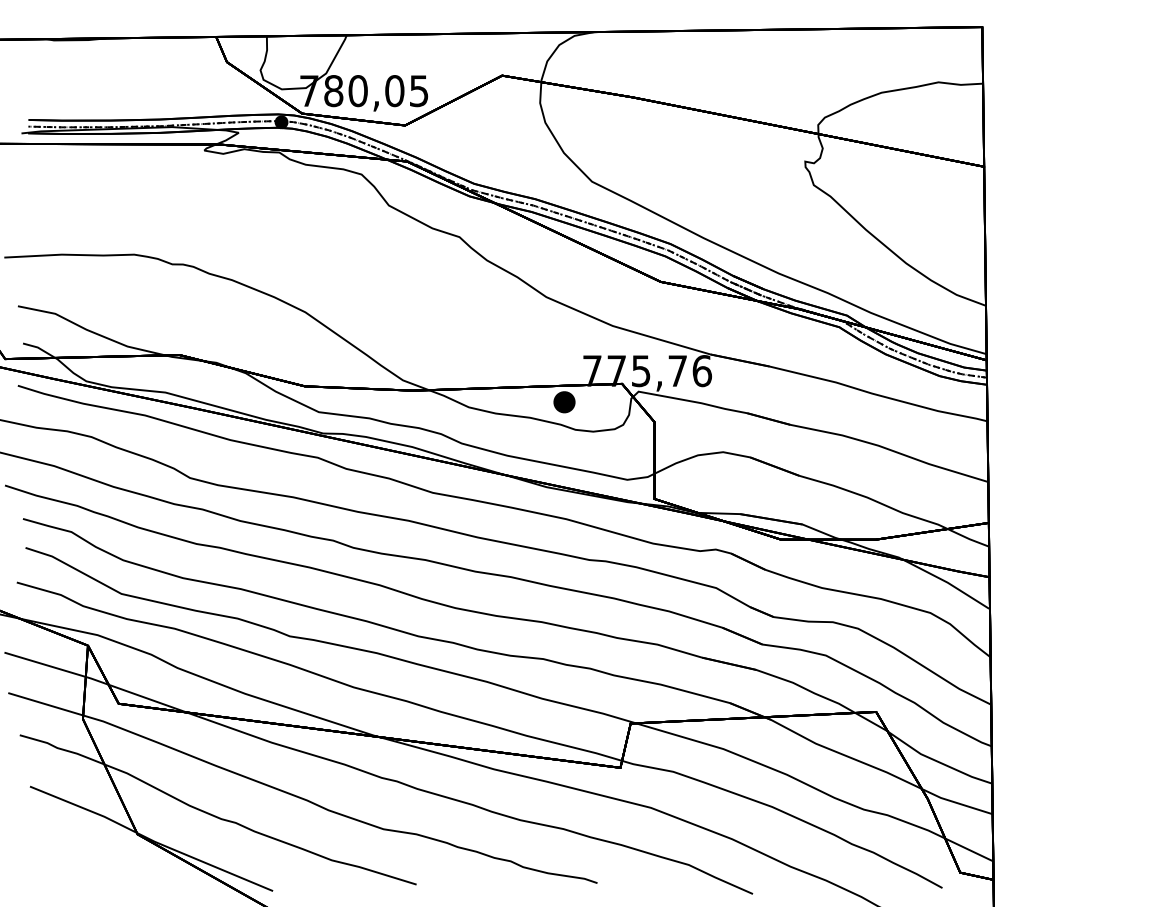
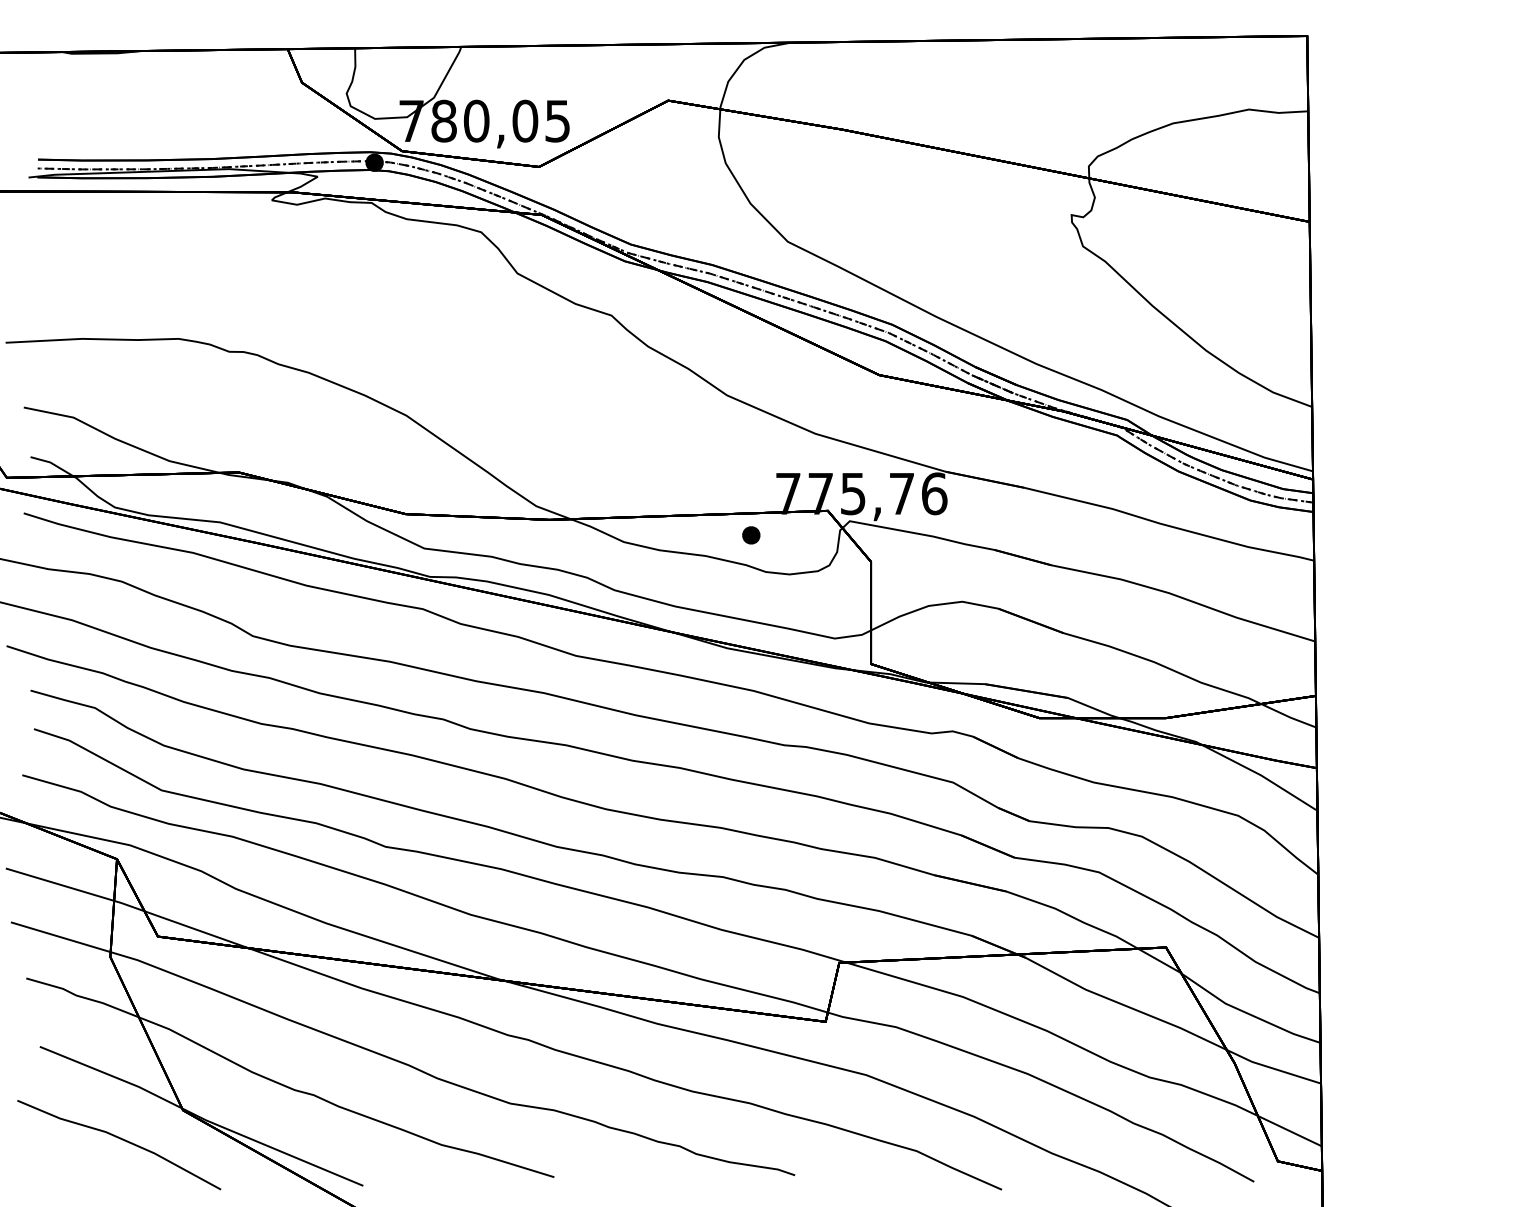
part: (564, 402) -> (751, 535), size x0.62
line: (92, 857) -> (122, 1140), added

